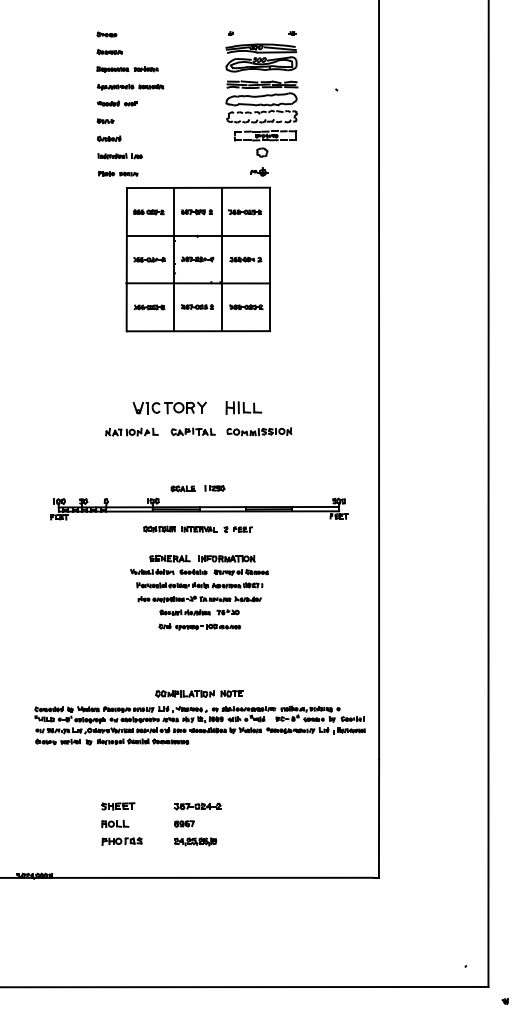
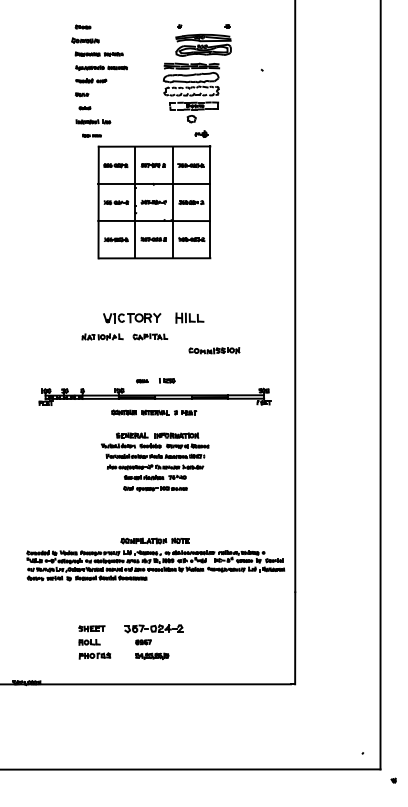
part: (109, 52) -> (85, 41), size x1.4
part: (261, 118) -> (191, 92), moved
part: (109, 138) -> (85, 108), size x0.6
part: (118, 173) -> (92, 135), size x0.6
part: (259, 431) -> (214, 350), moved
part: (182, 488) -> (142, 380), size x0.6
part: (197, 806) -> (153, 628), size x1.6

